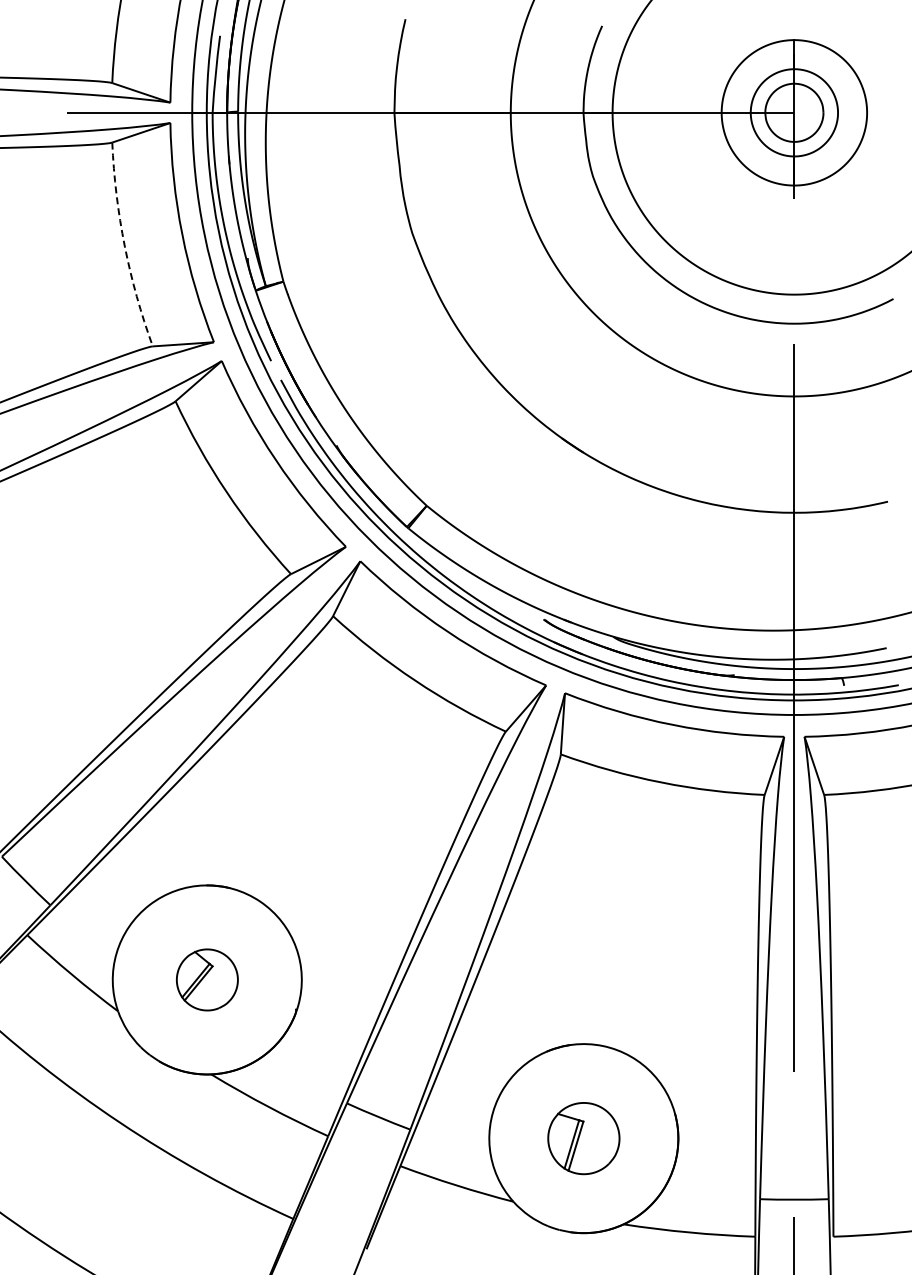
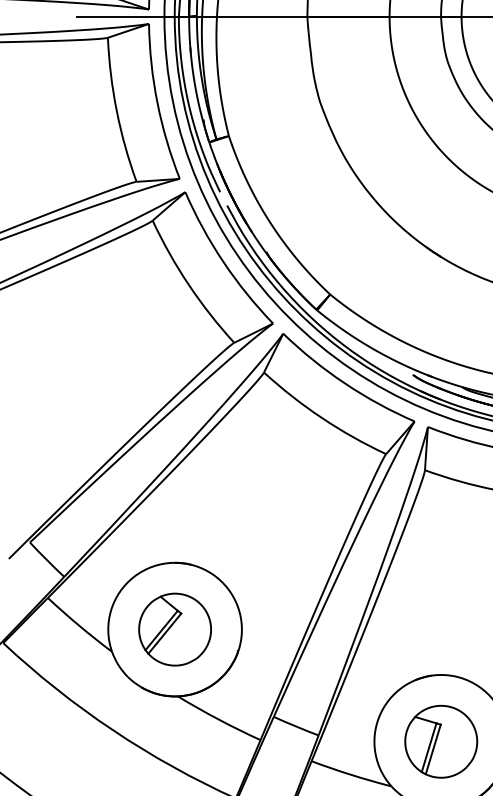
arc: (124, 246) -> (116, 111), dashed -> solid
part: (207, 979) -> (175, 629), size x1.67
part: (583, 1138) -> (441, 741), size x1.43

